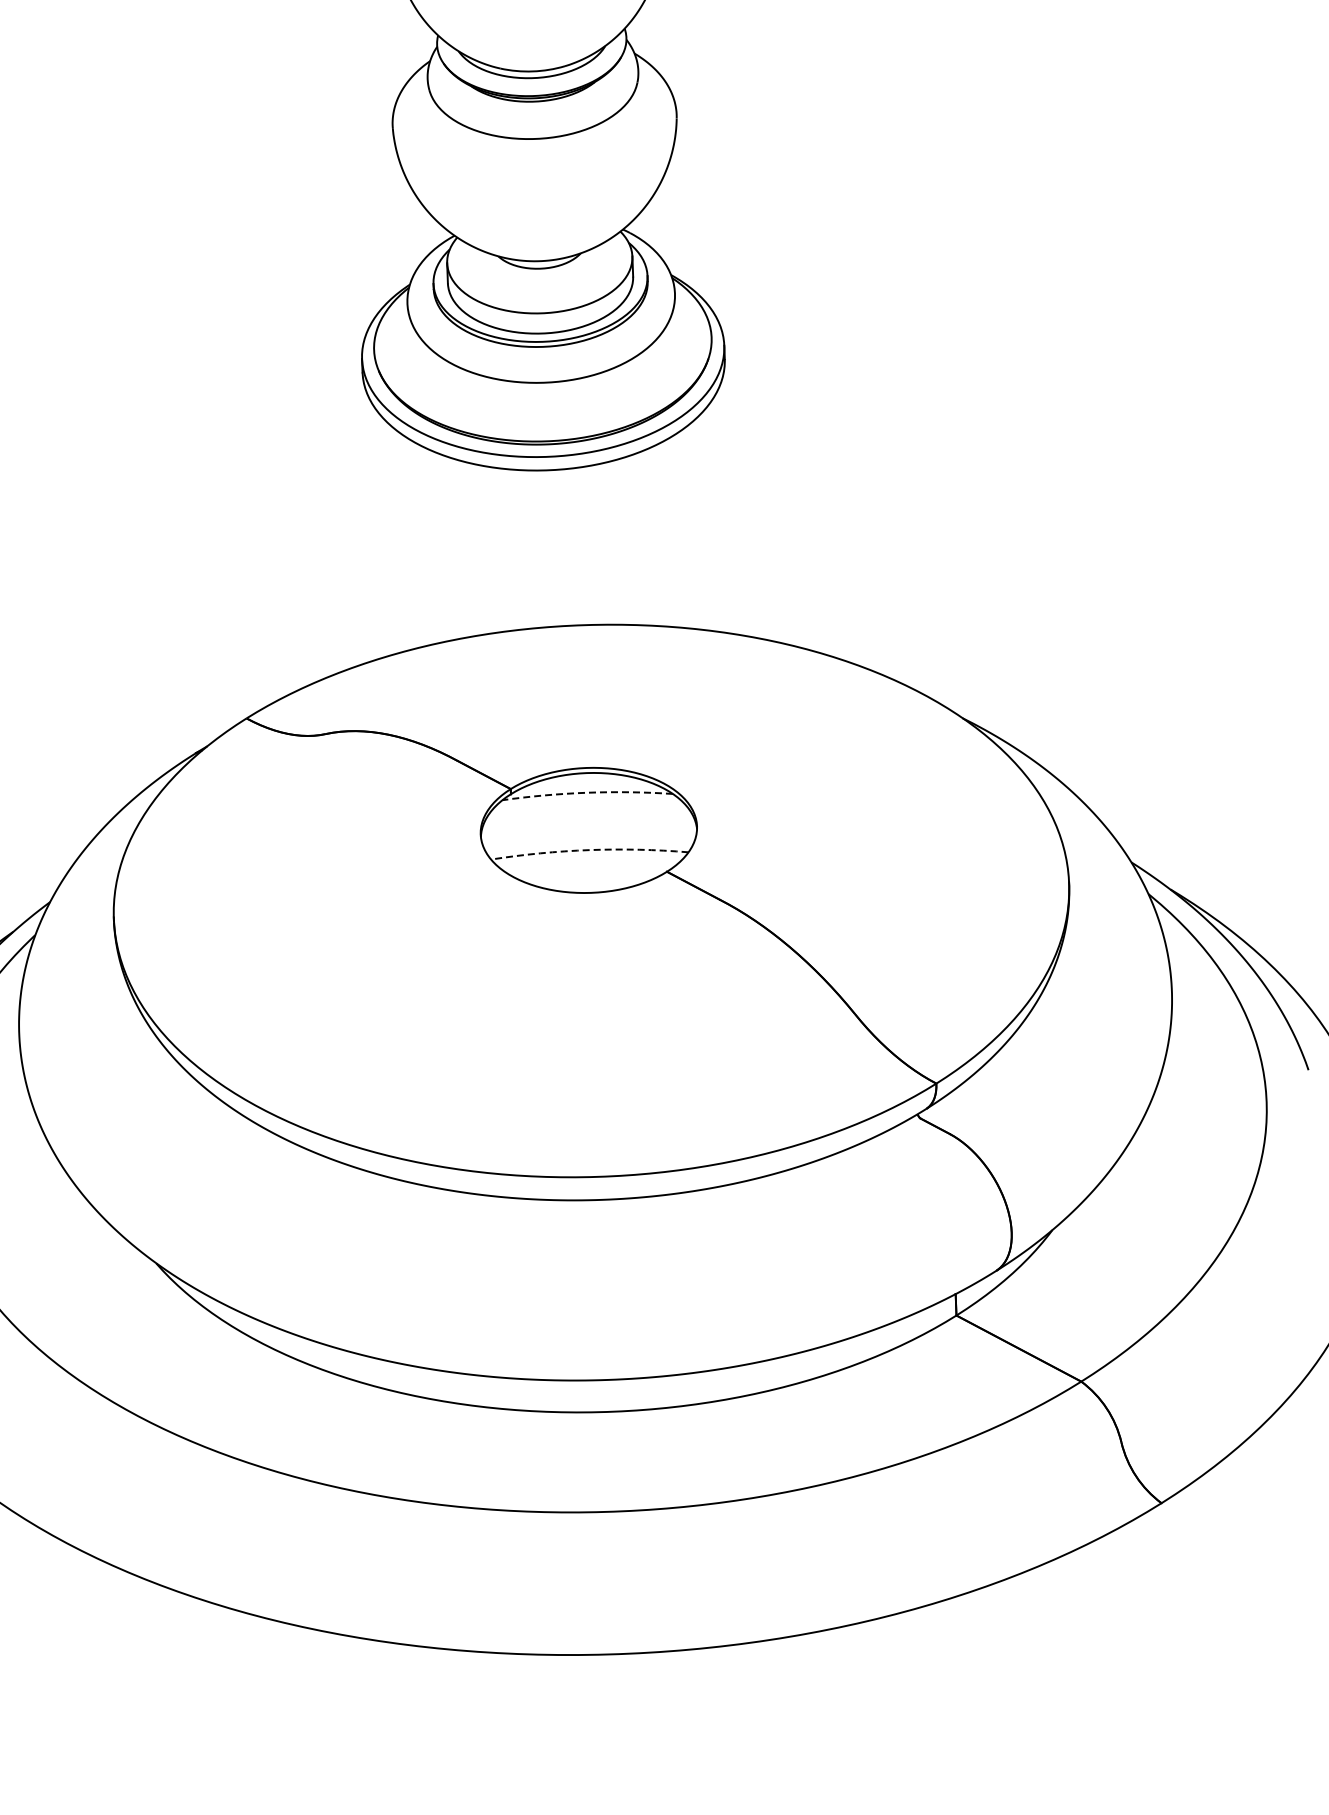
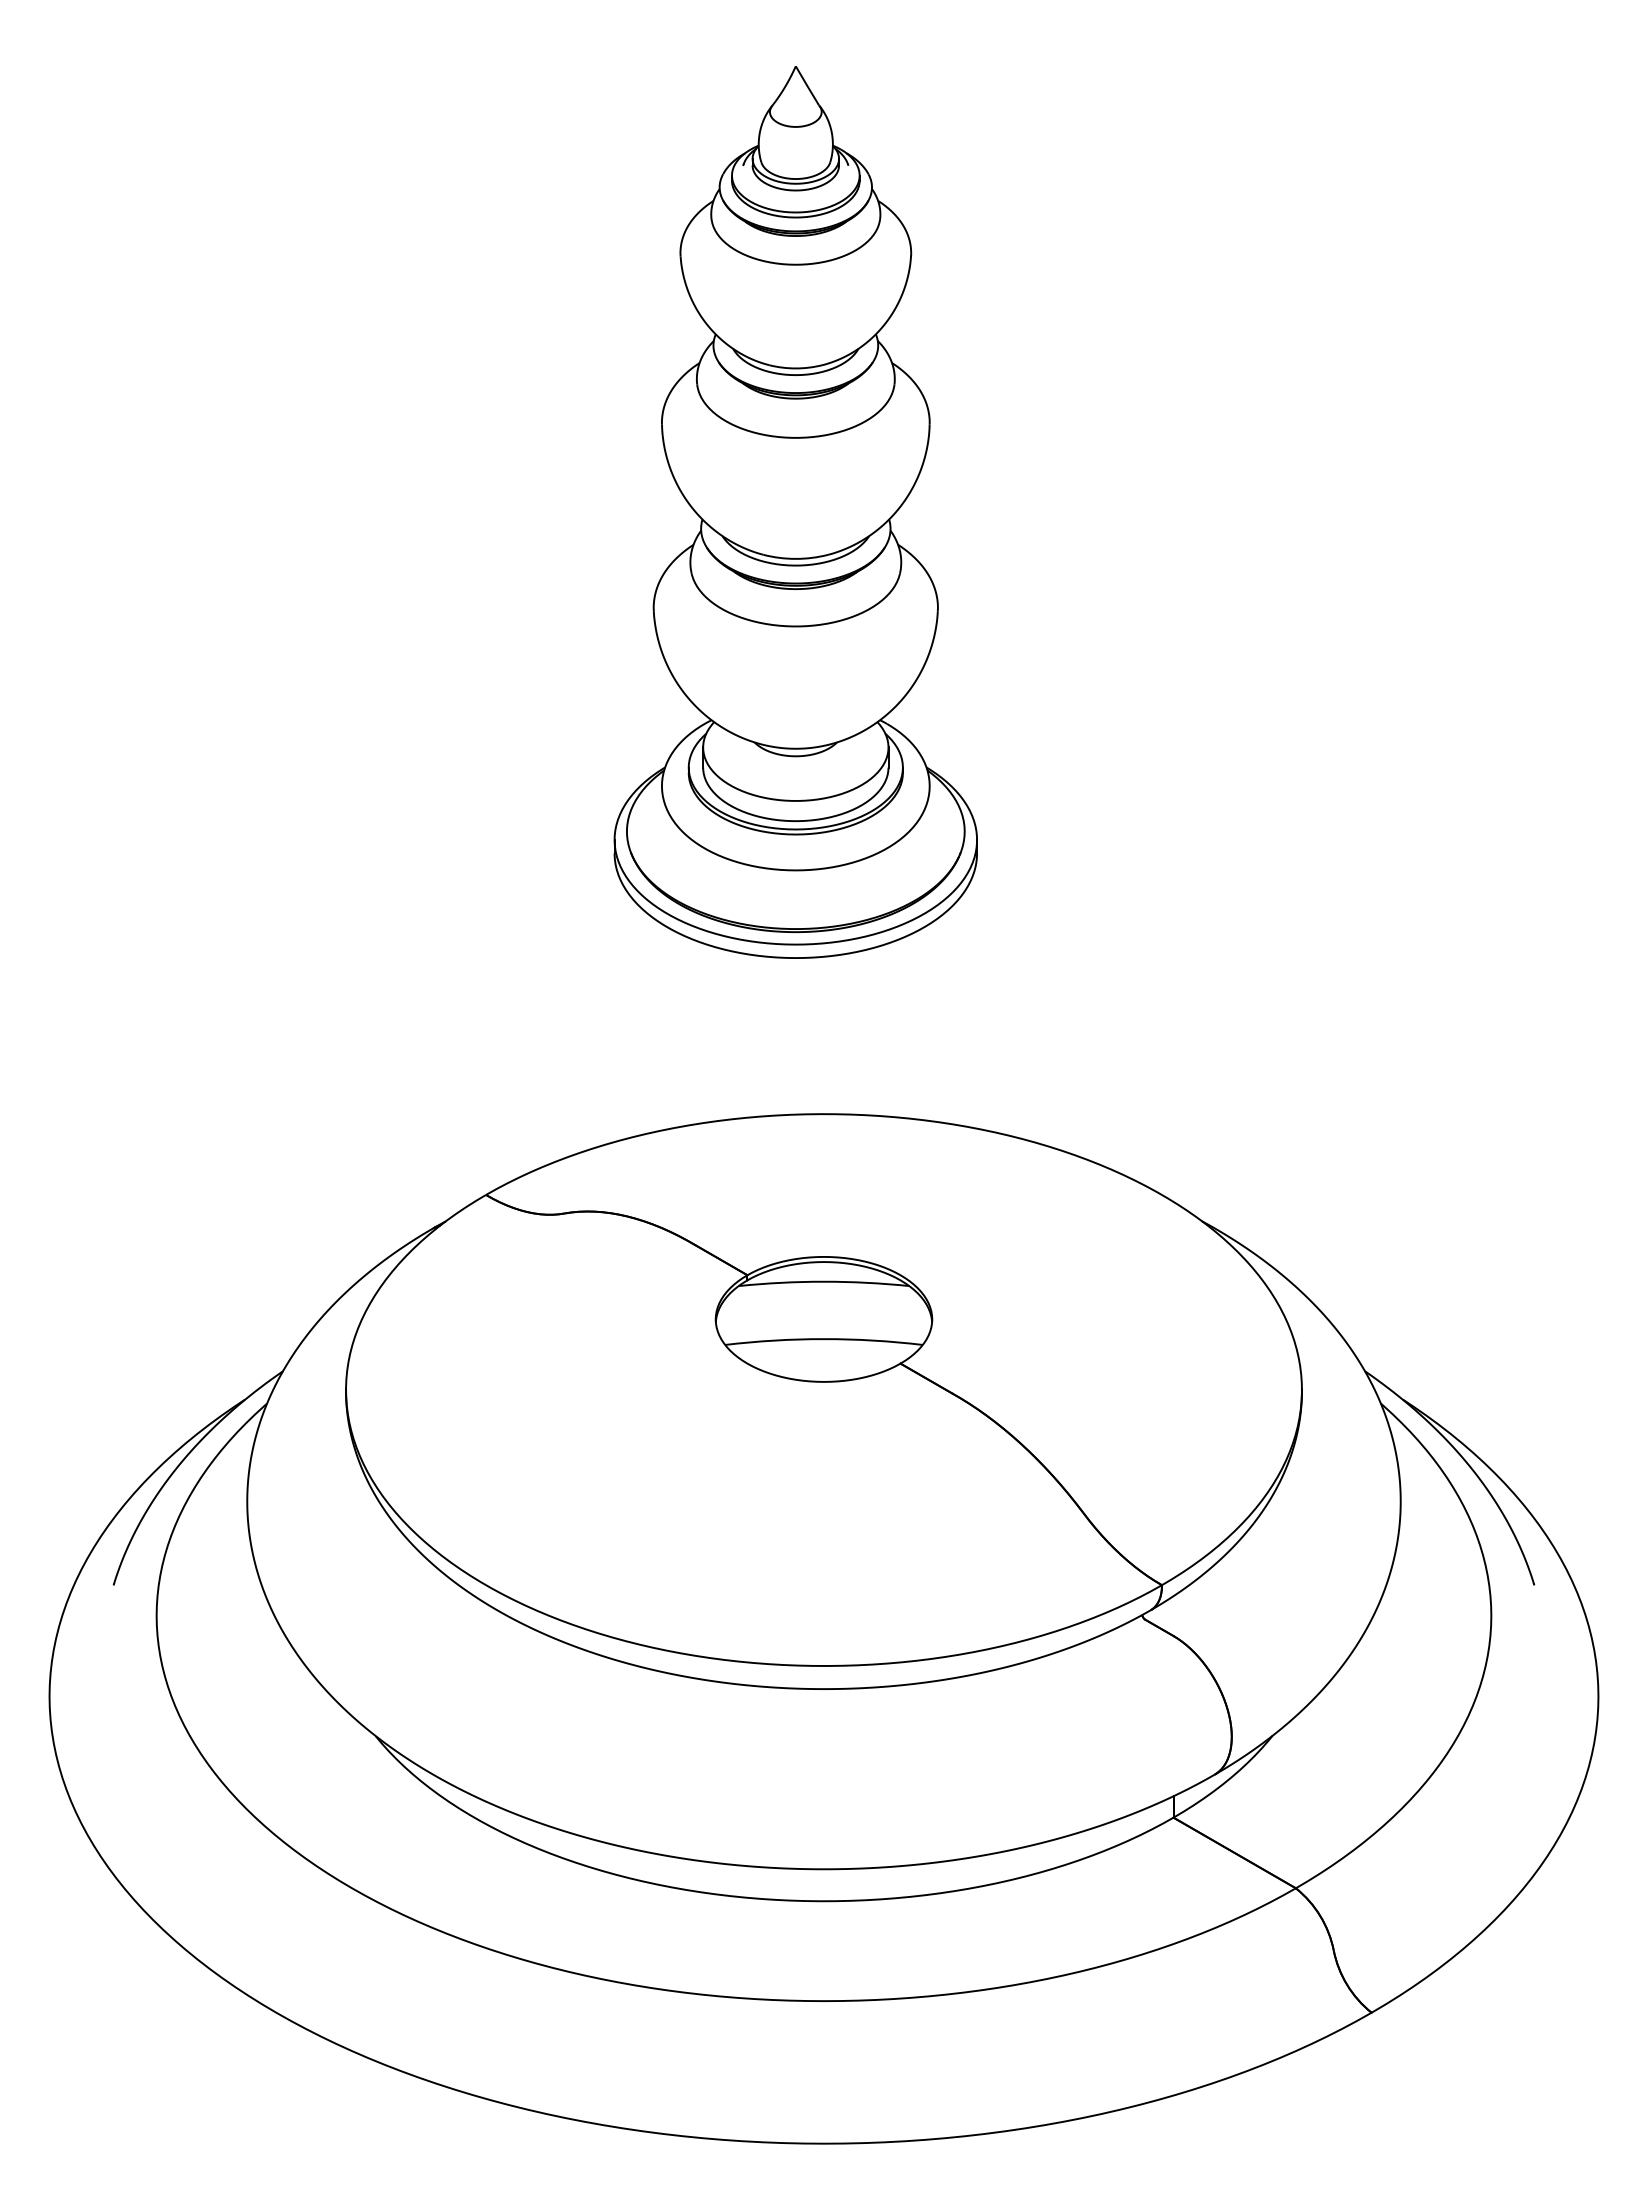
arc: (587, 792) -> (823, 1281), dashed -> solid
arc: (590, 850) -> (824, 1339), dashed -> solid

